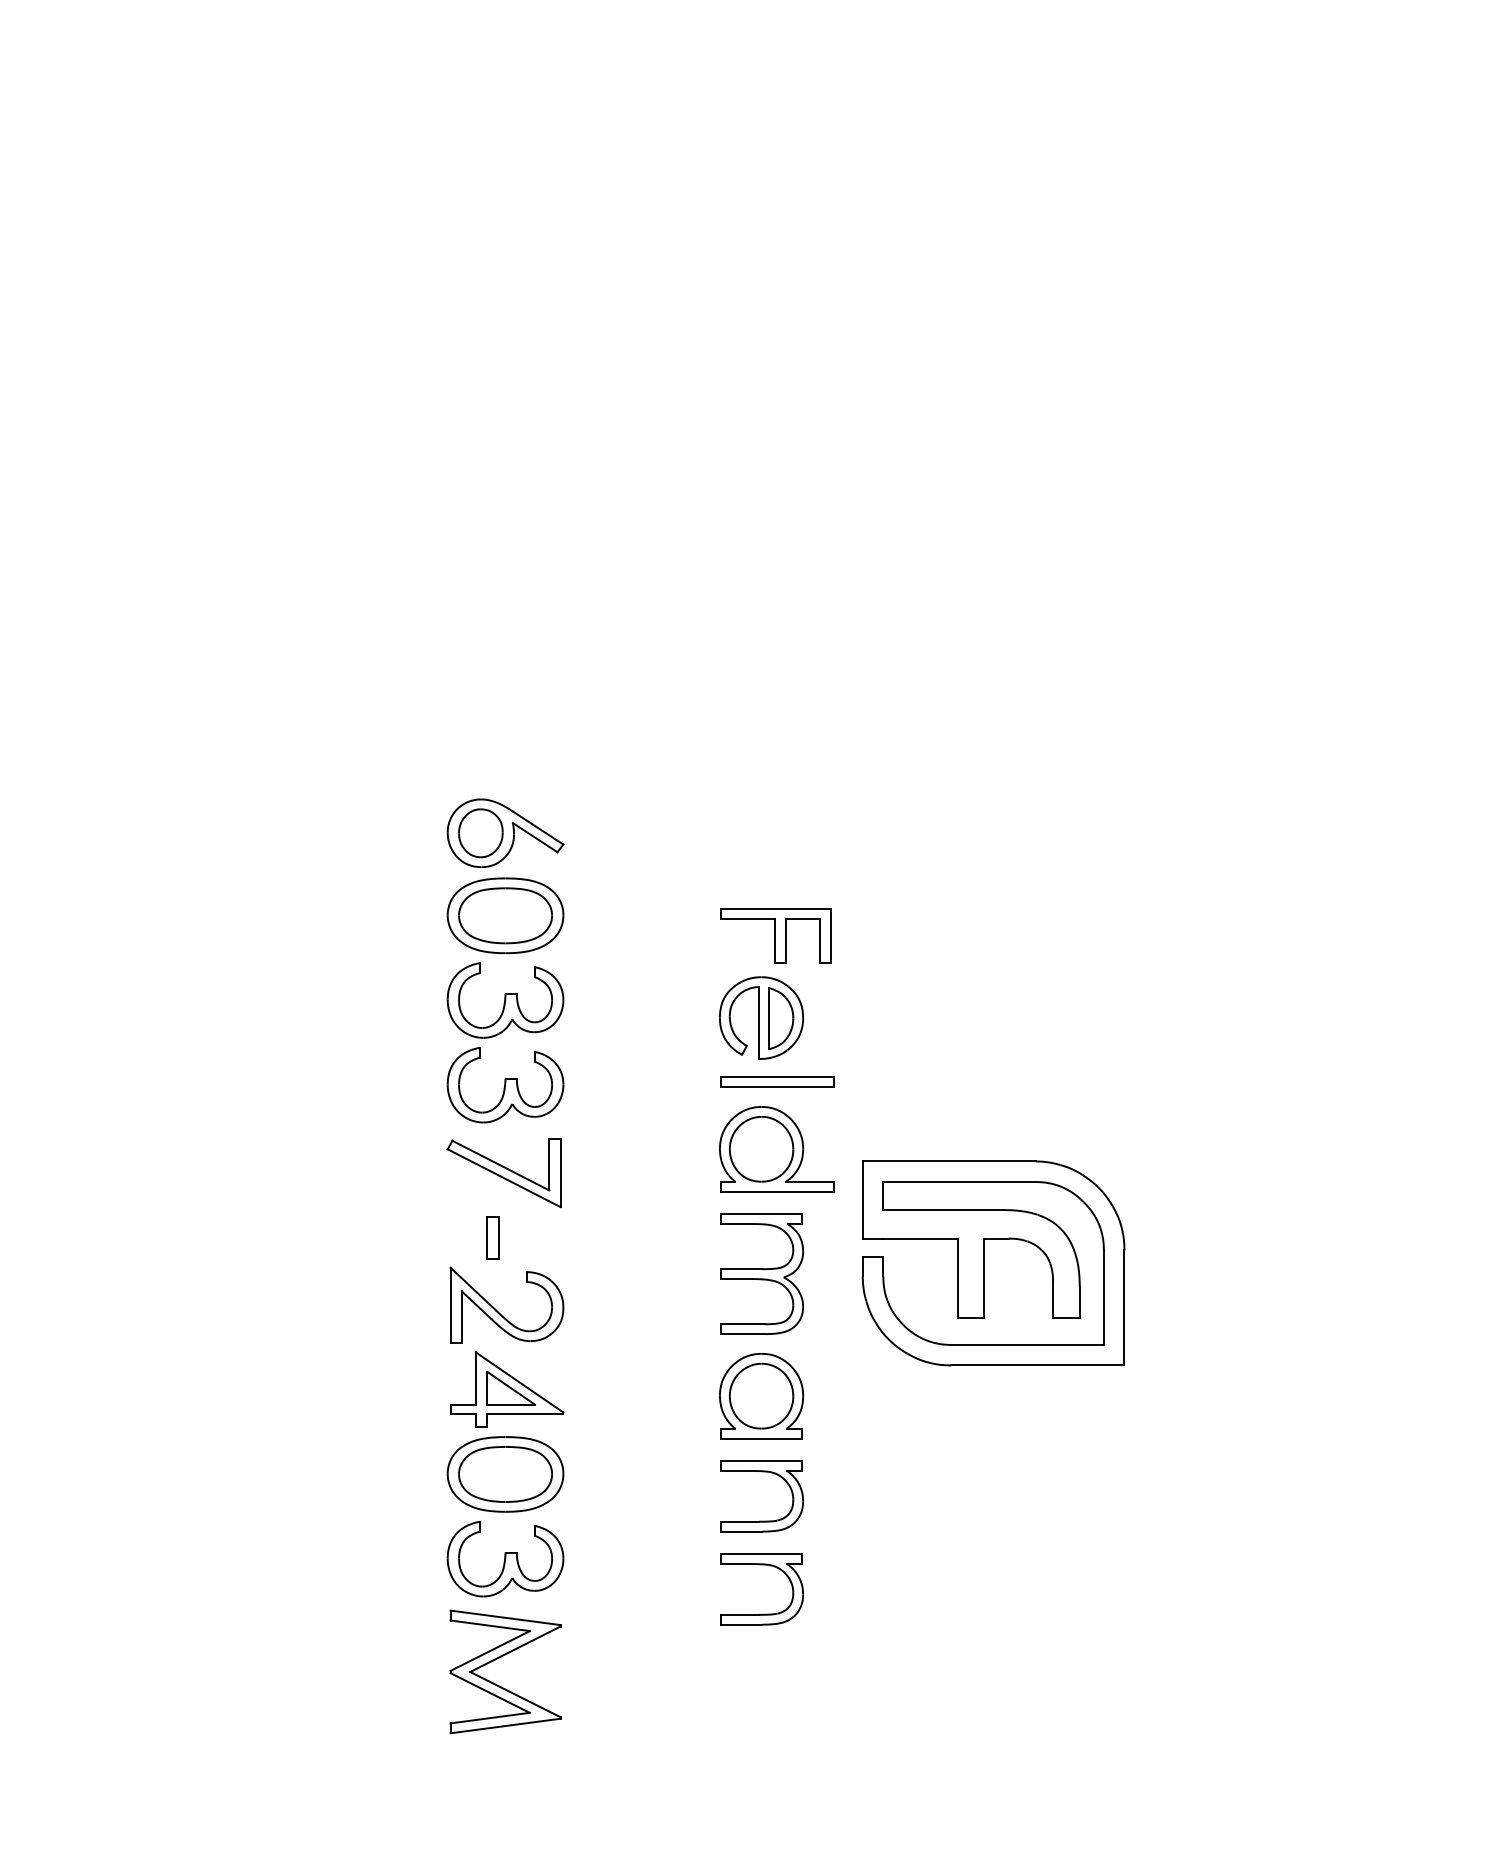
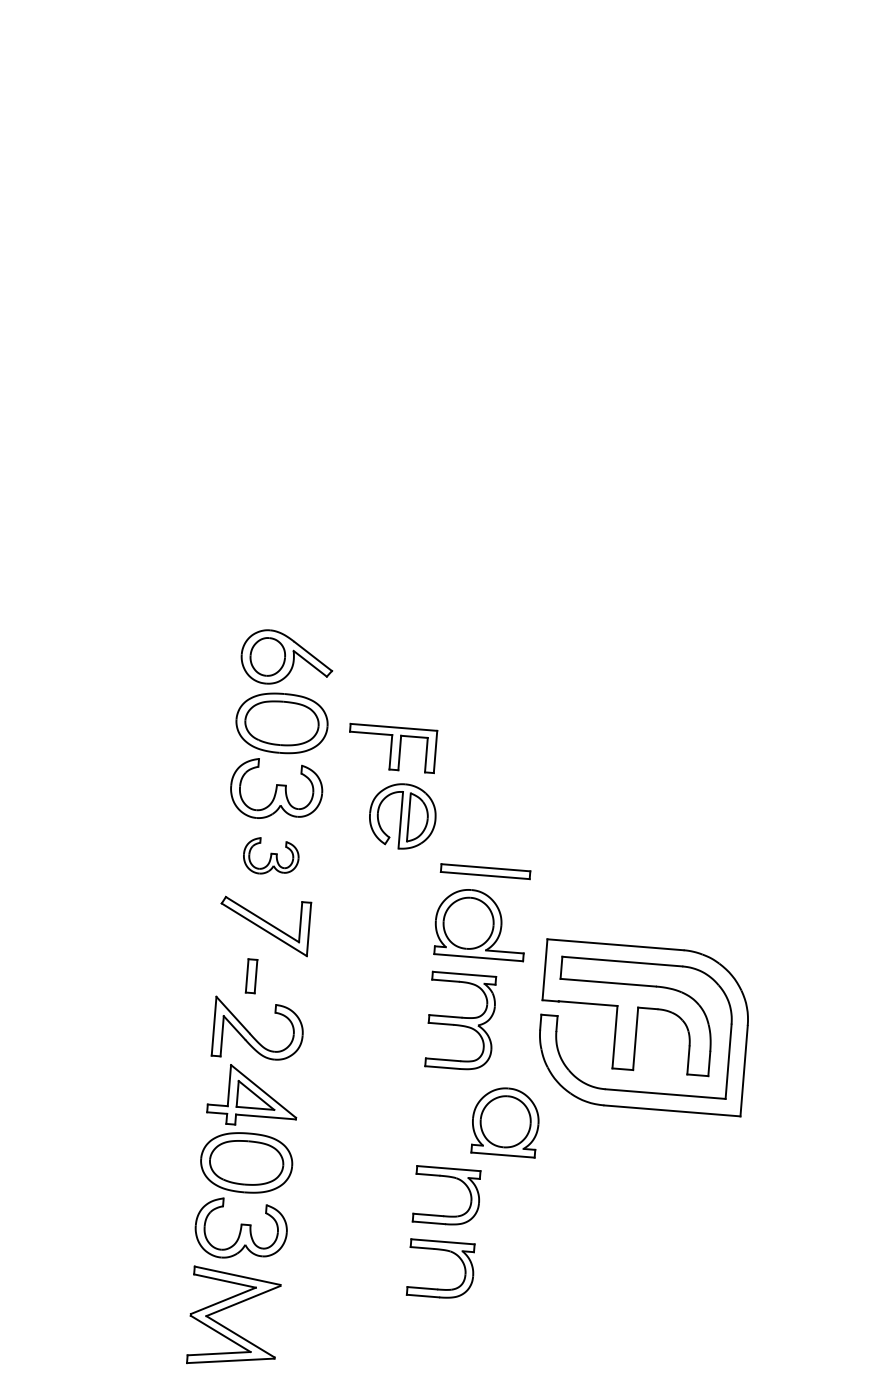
part: (775, 935) -> (391, 747), moved
part: (761, 1017) -> (402, 816), moved
part: (505, 1085) -> (271, 856), size x0.6
part: (761, 1396) -> (505, 1122), moved

